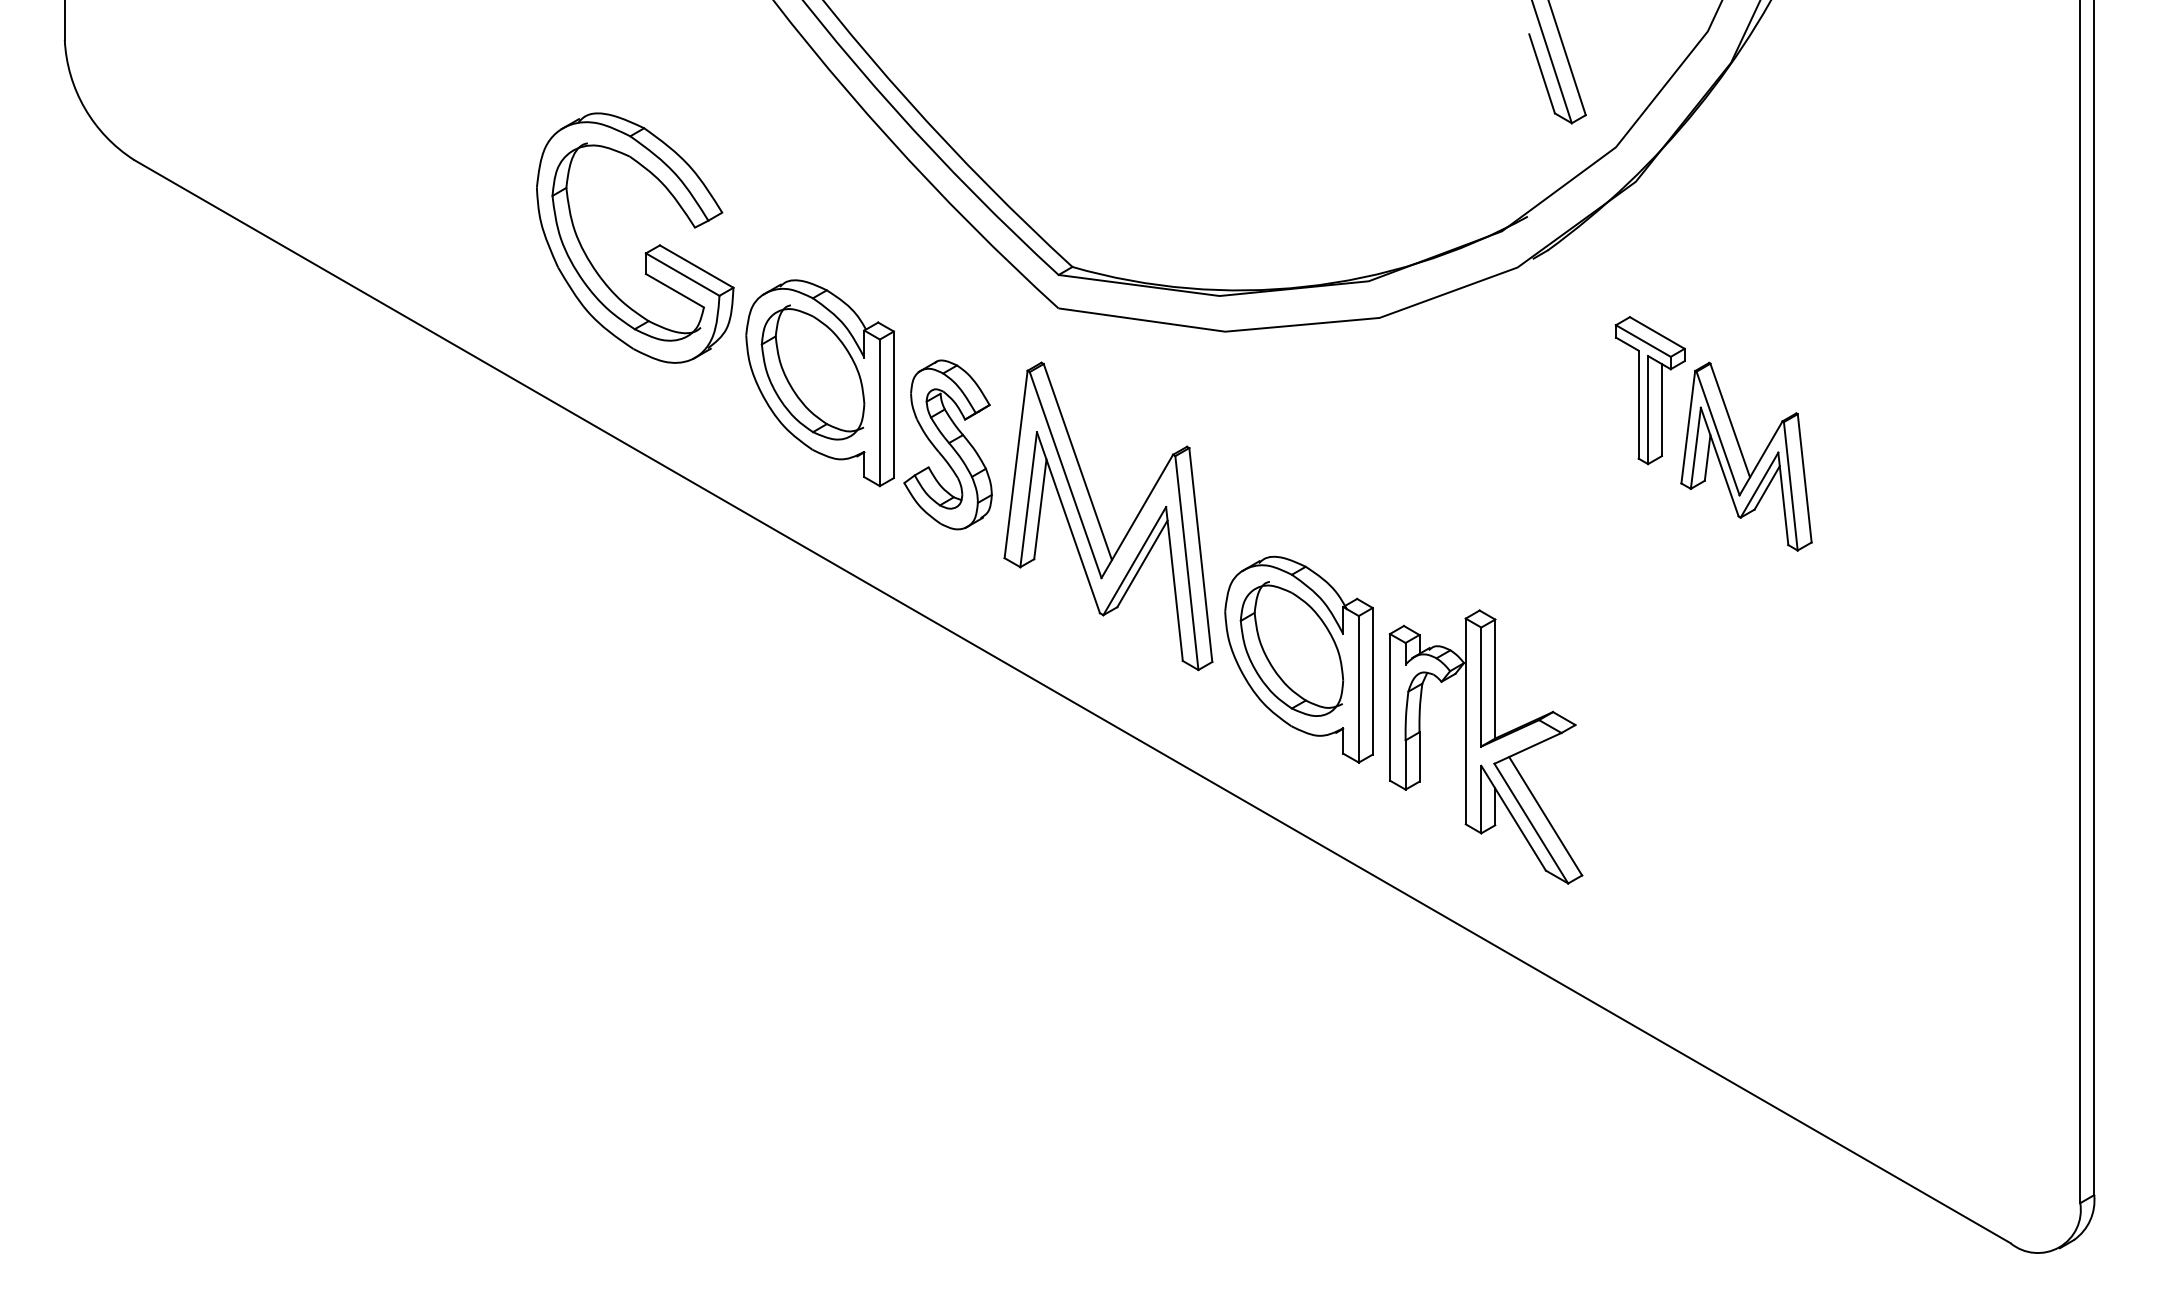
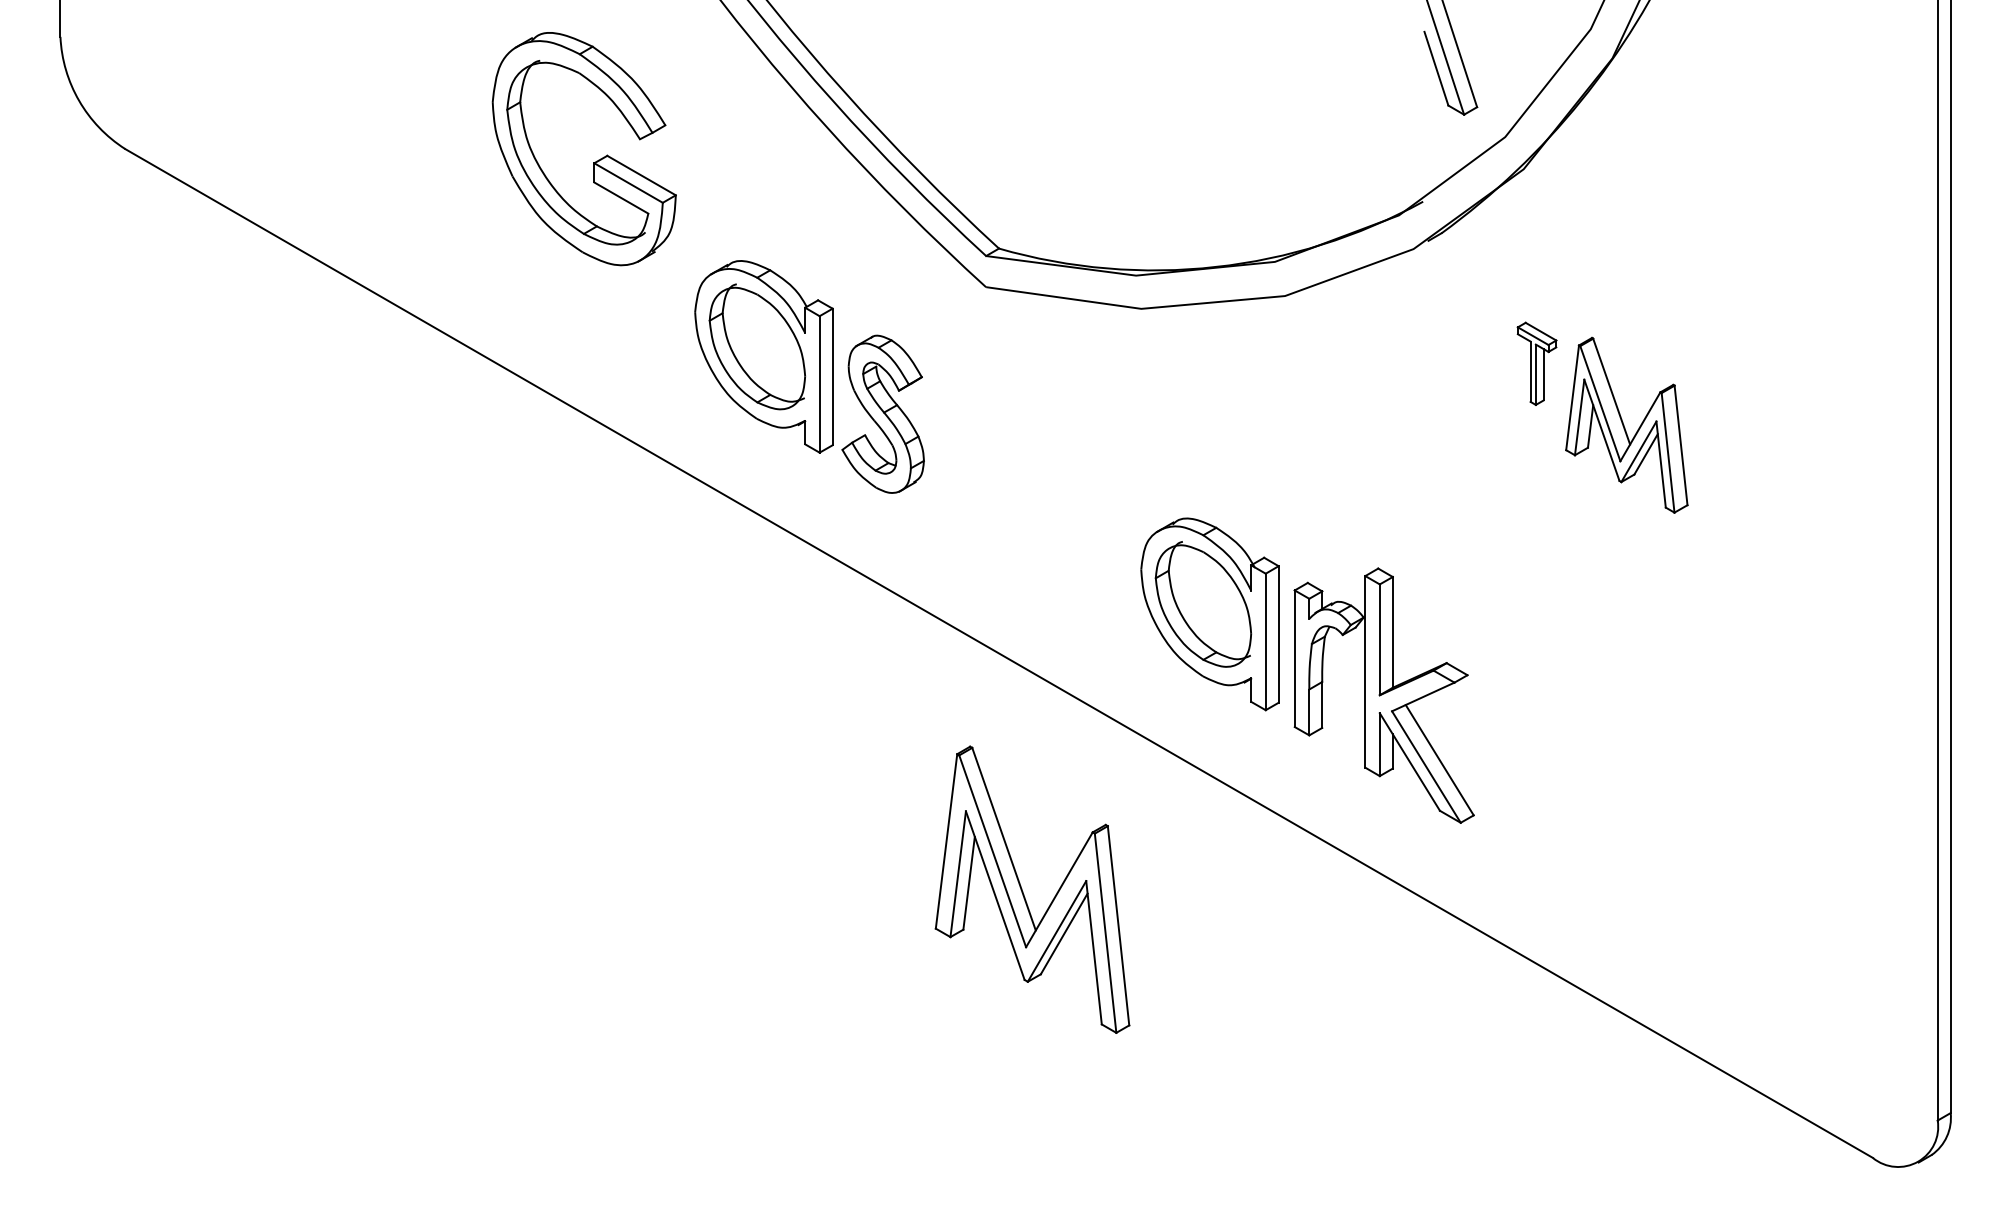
part: (645, 252) -> (593, 162), moved
part: (1649, 390) -> (1536, 363), size x0.6
part: (1099, 520) -> (1024, 893), moved

